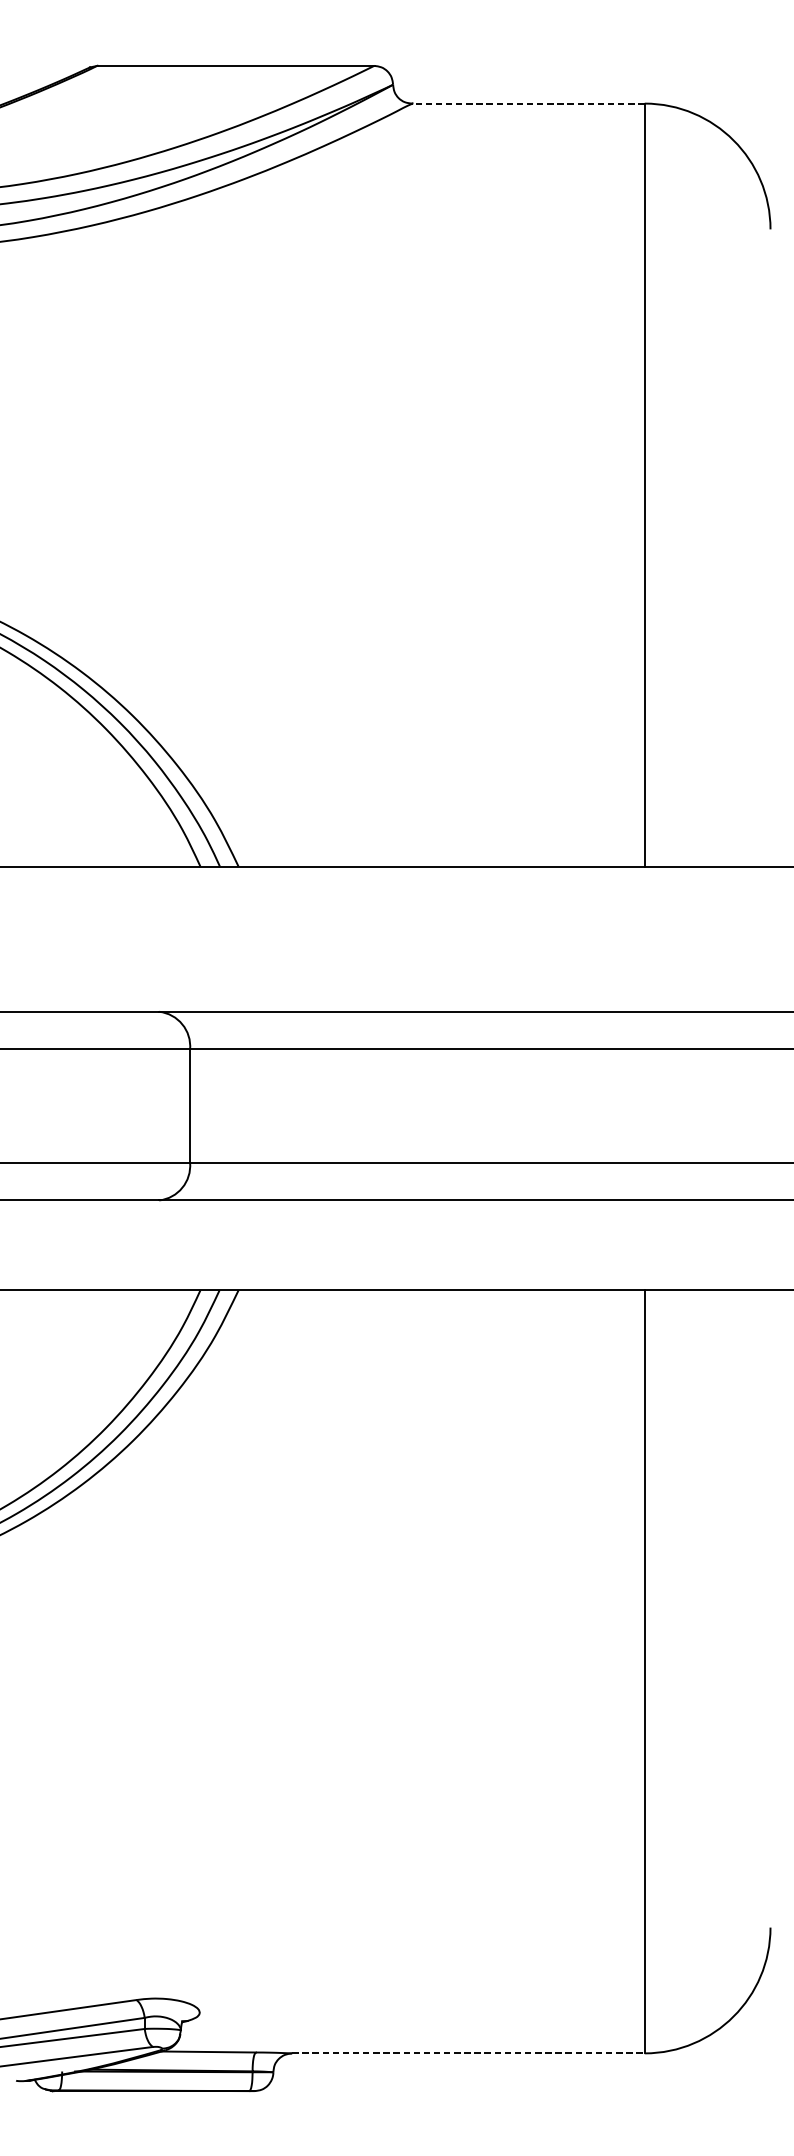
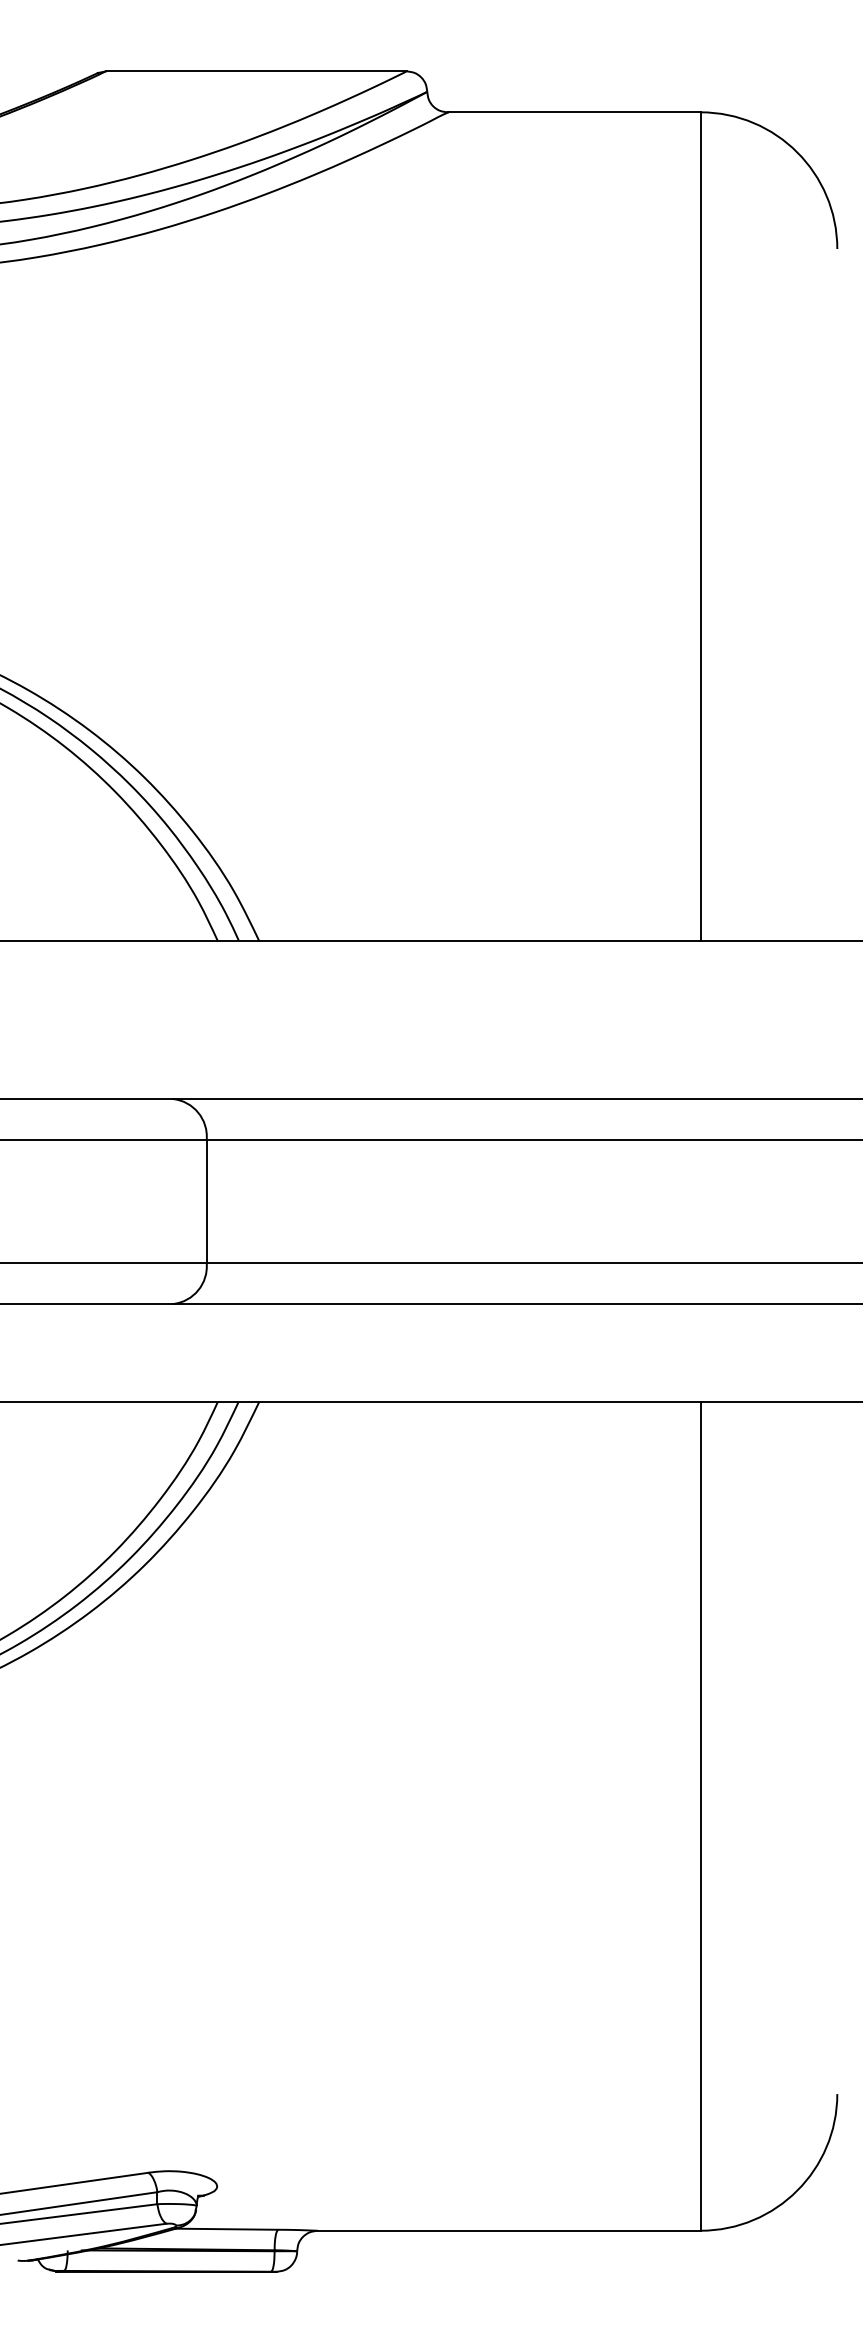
line: (527, 103) -> (573, 112), dashed -> solid
line: (468, 2053) -> (509, 2230), dashed -> solid

